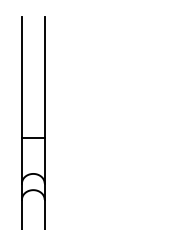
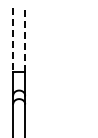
line: (22, 76) -> (13, 39), solid -> dashed
line: (45, 76) -> (25, 39), solid -> dashed

